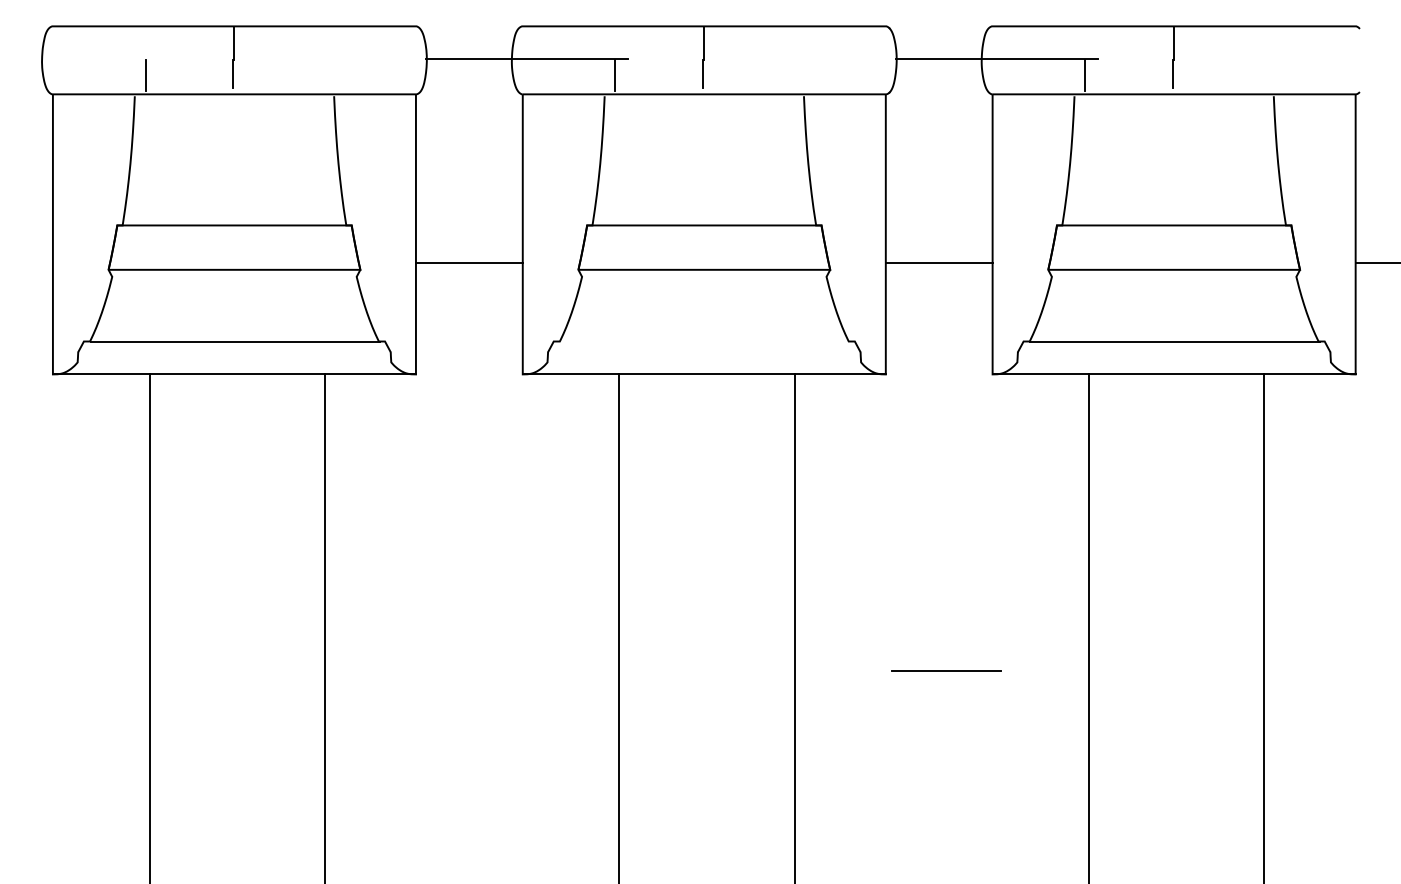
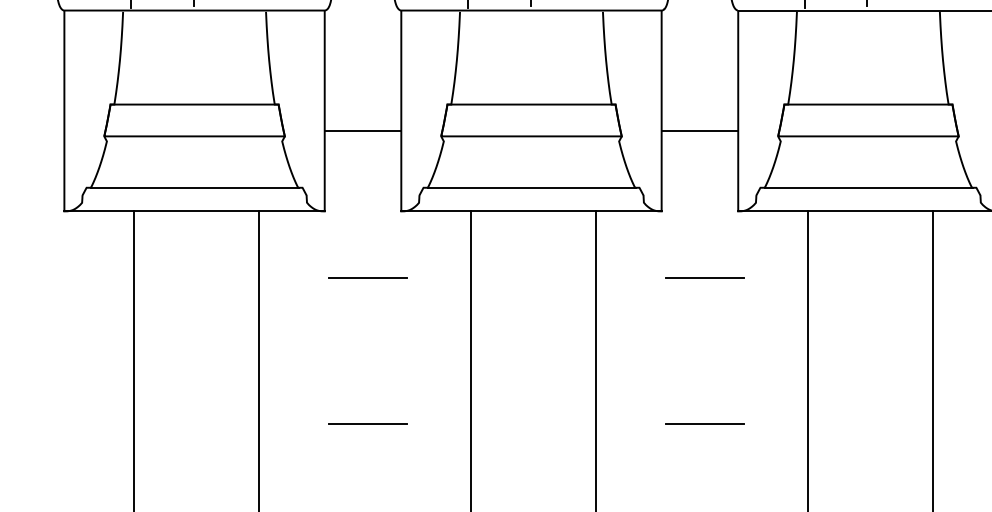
line: (705, 341) -> (532, 187), added
line: (476, 466) -> (368, 277), added
line: (946, 466) -> (705, 277), added
line: (476, 670) -> (368, 423), added

